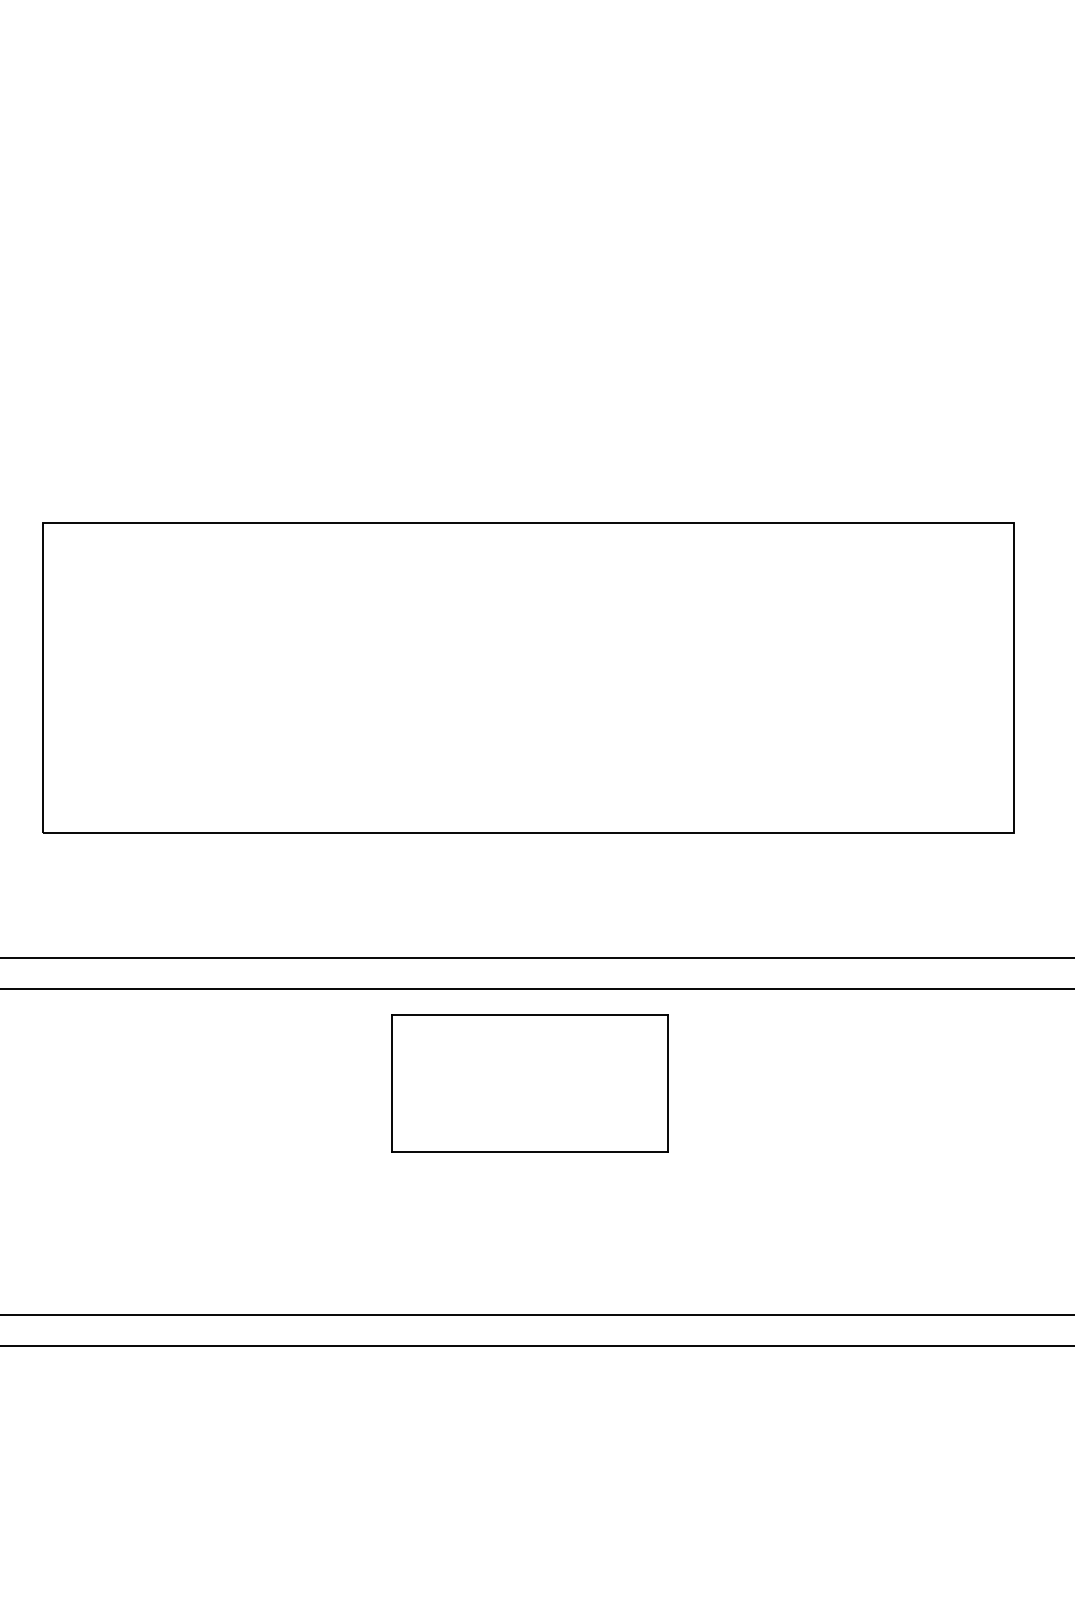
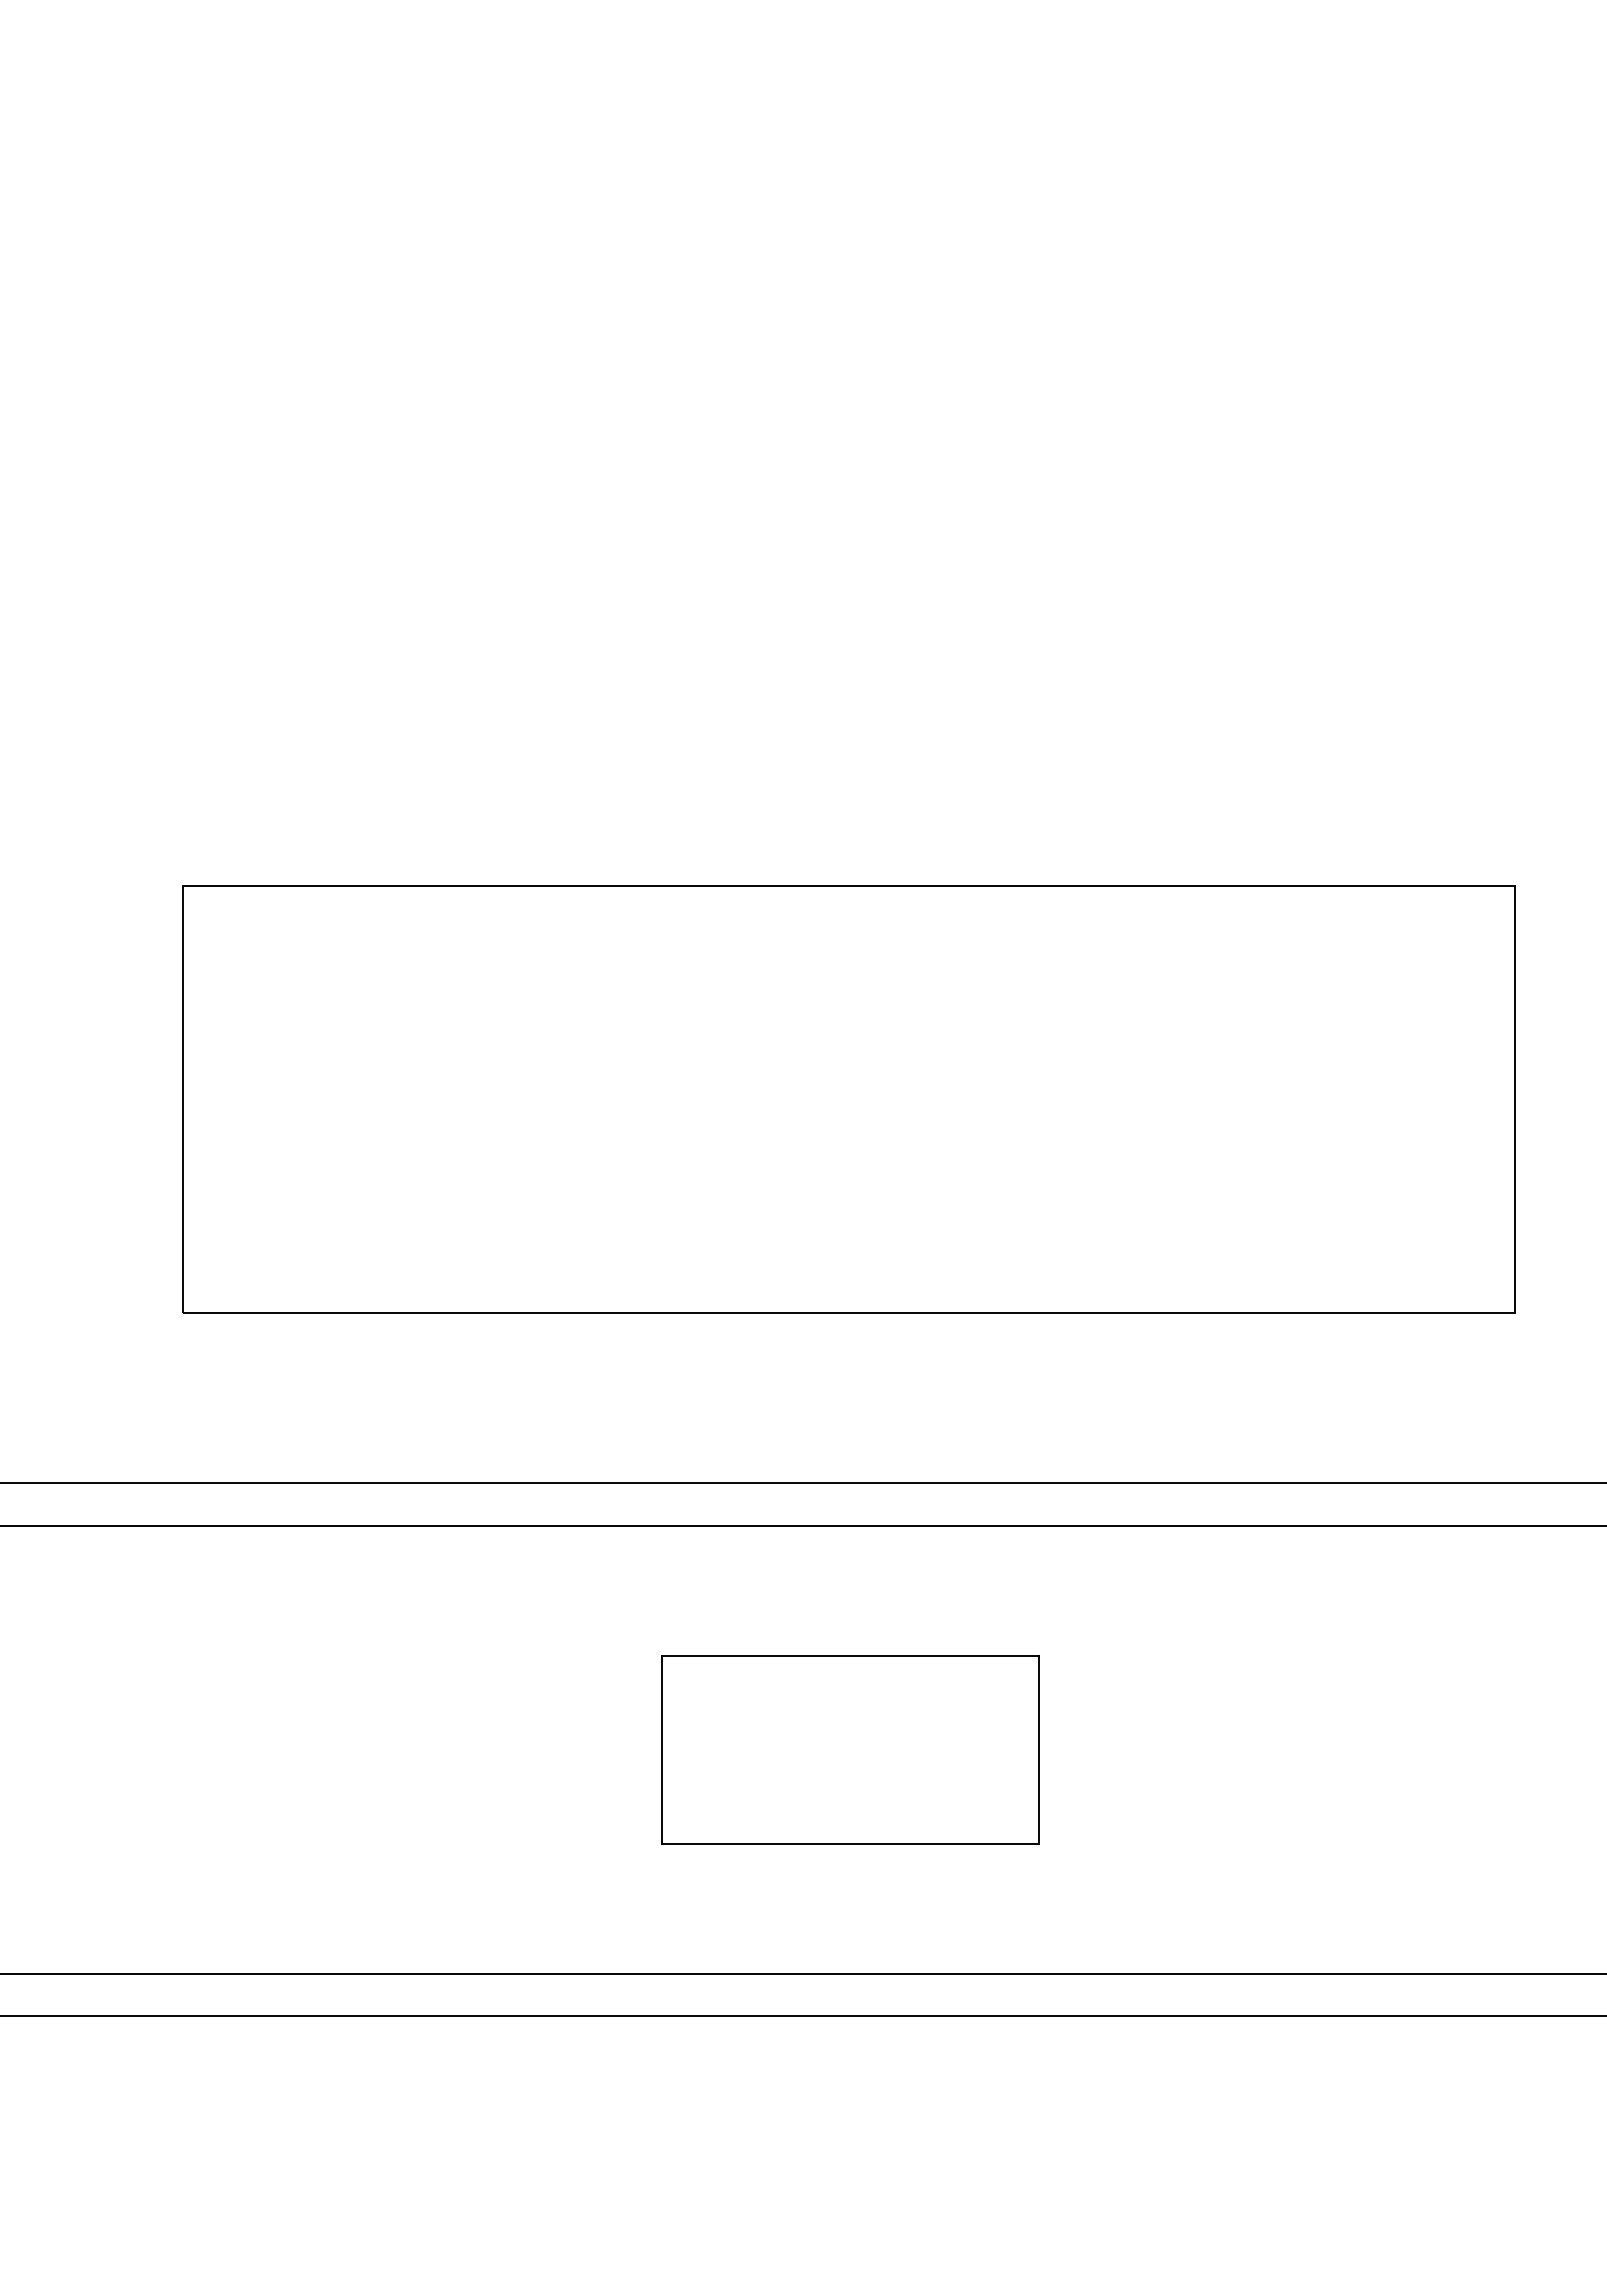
part: (529, 1083) -> (850, 1749), moved

